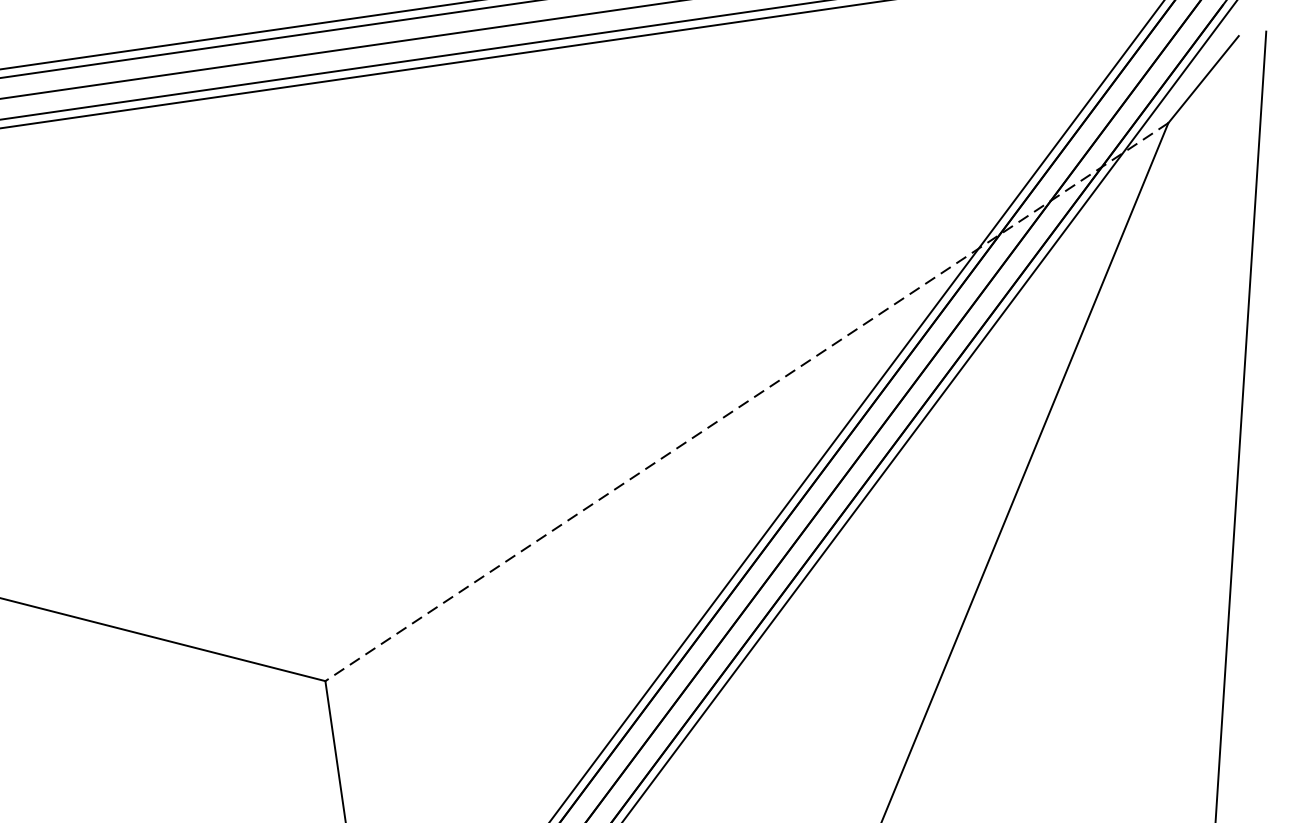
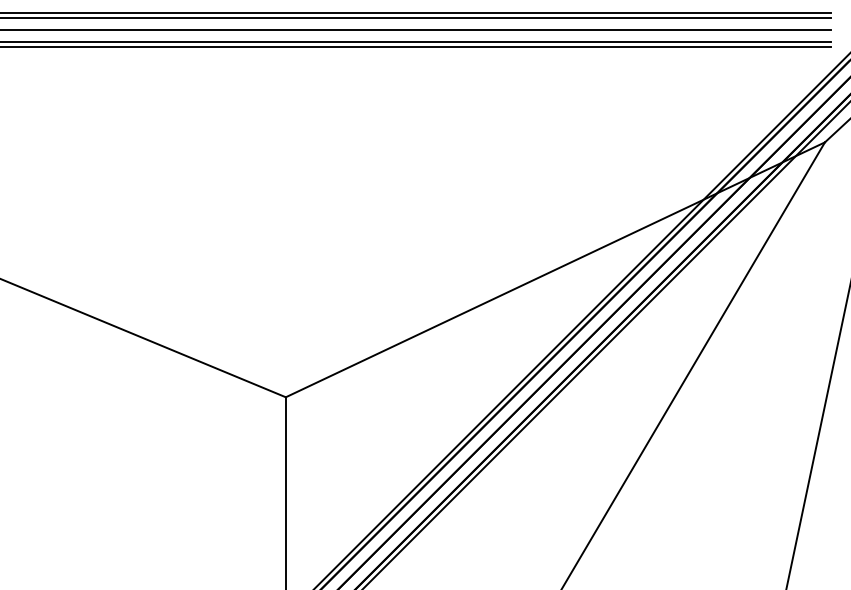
line: (745, 403) -> (554, 270), dashed -> solid

